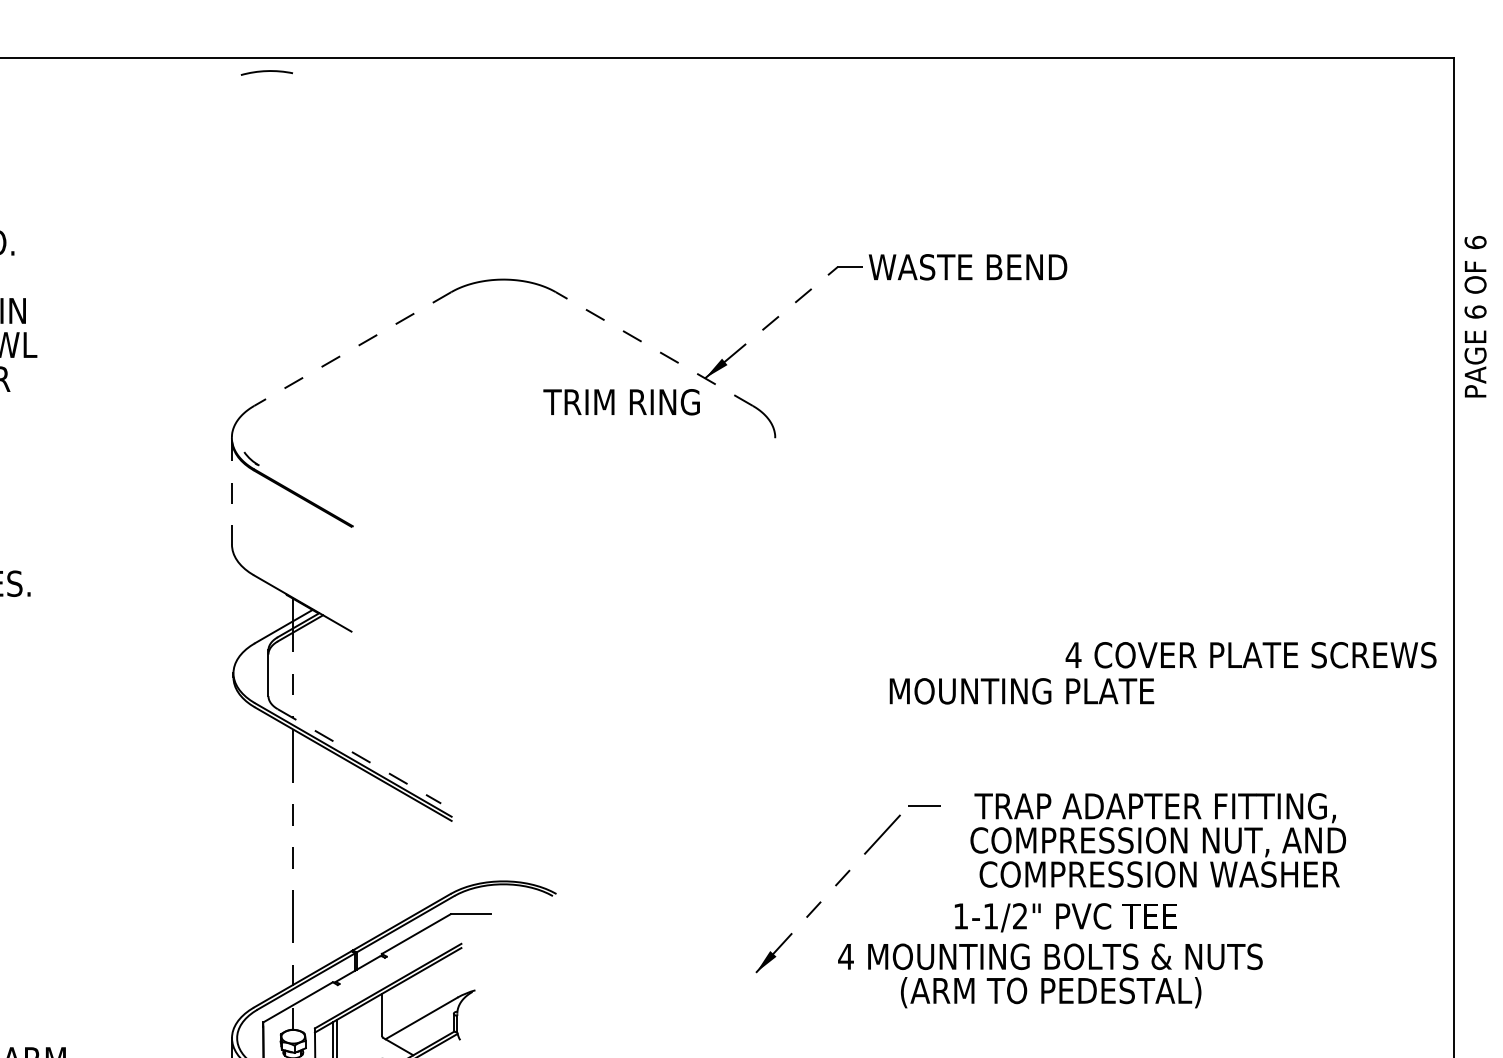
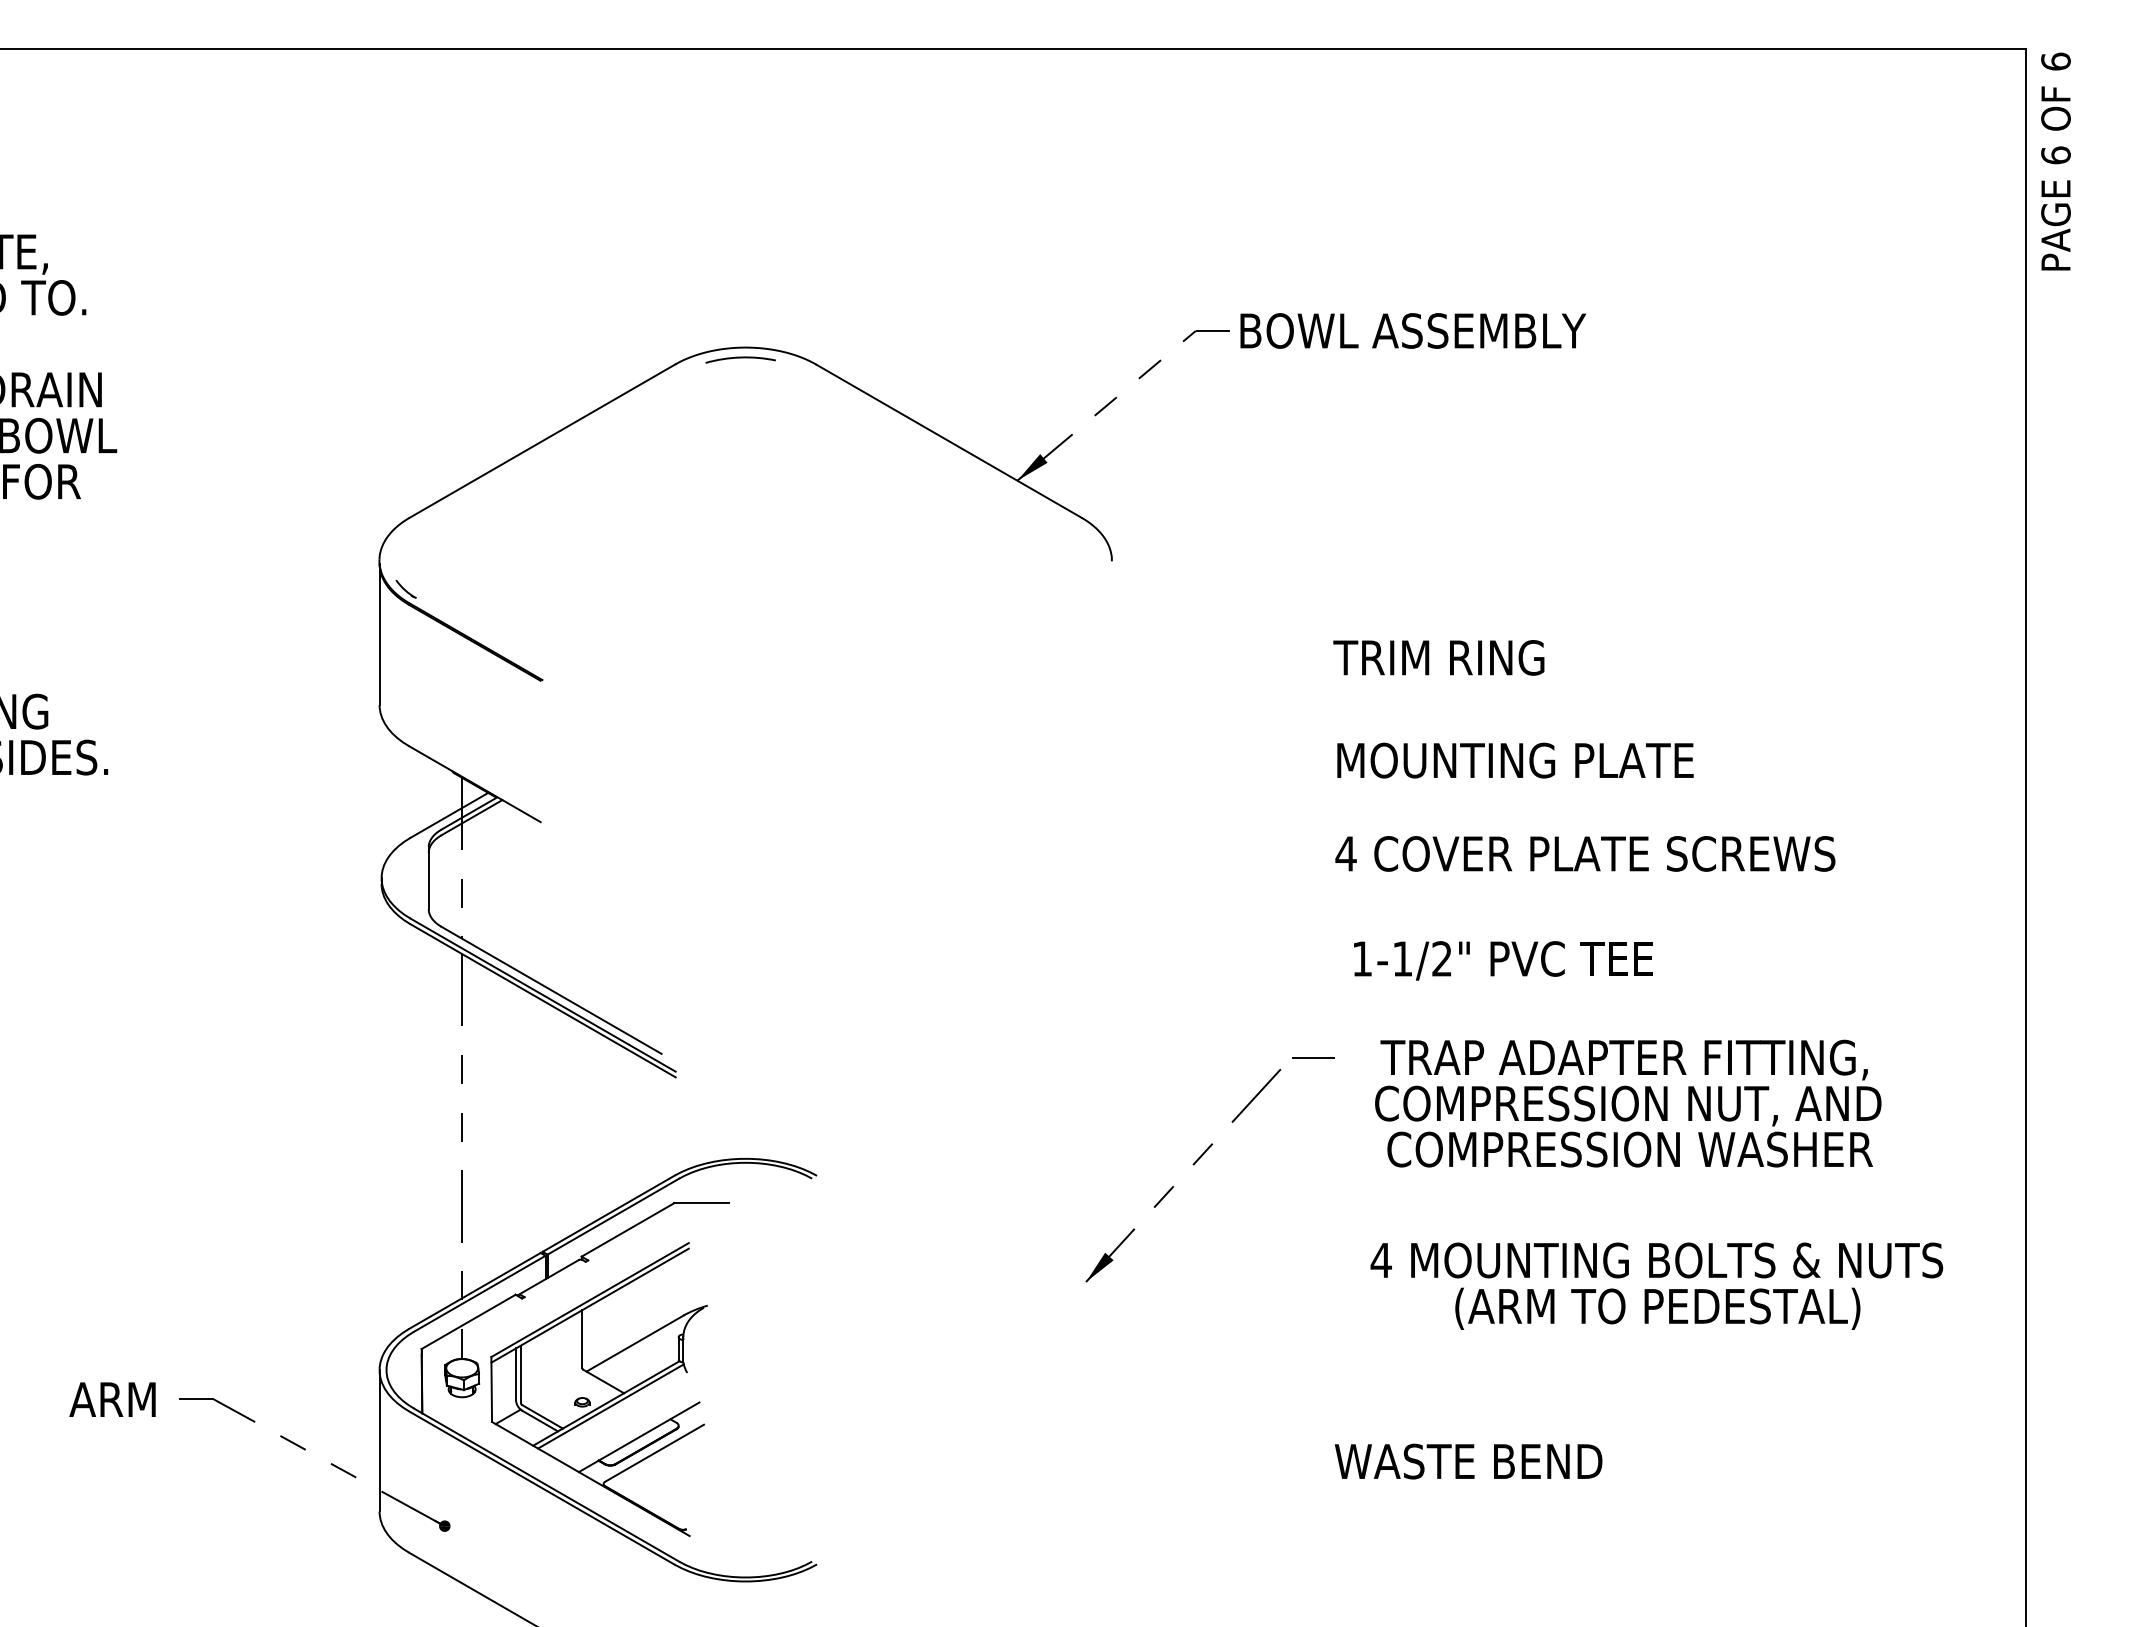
arc: (266, 71) -> (740, 358), moved
text: (998, 266) -> (1412, 330), WASTE BEND -> BOWL ASSEMBLY
text: (1475, 316) -> (2055, 161), moved
line: (654, 348) -> (948, 440), dashed -> solid
line: (352, 349) -> (542, 441), dashed -> solid
text: (621, 401) -> (1438, 657), moved
line: (231, 492) -> (379, 634), dashed -> solid
text: (1251, 654) -> (1585, 853), moved
text: (1021, 691) -> (1515, 760), moved
line: (359, 756) -> (551, 990), dashed -> solid
text: (1065, 917) -> (1503, 960), moved
text: (1050, 975) -> (1656, 1285), moved

